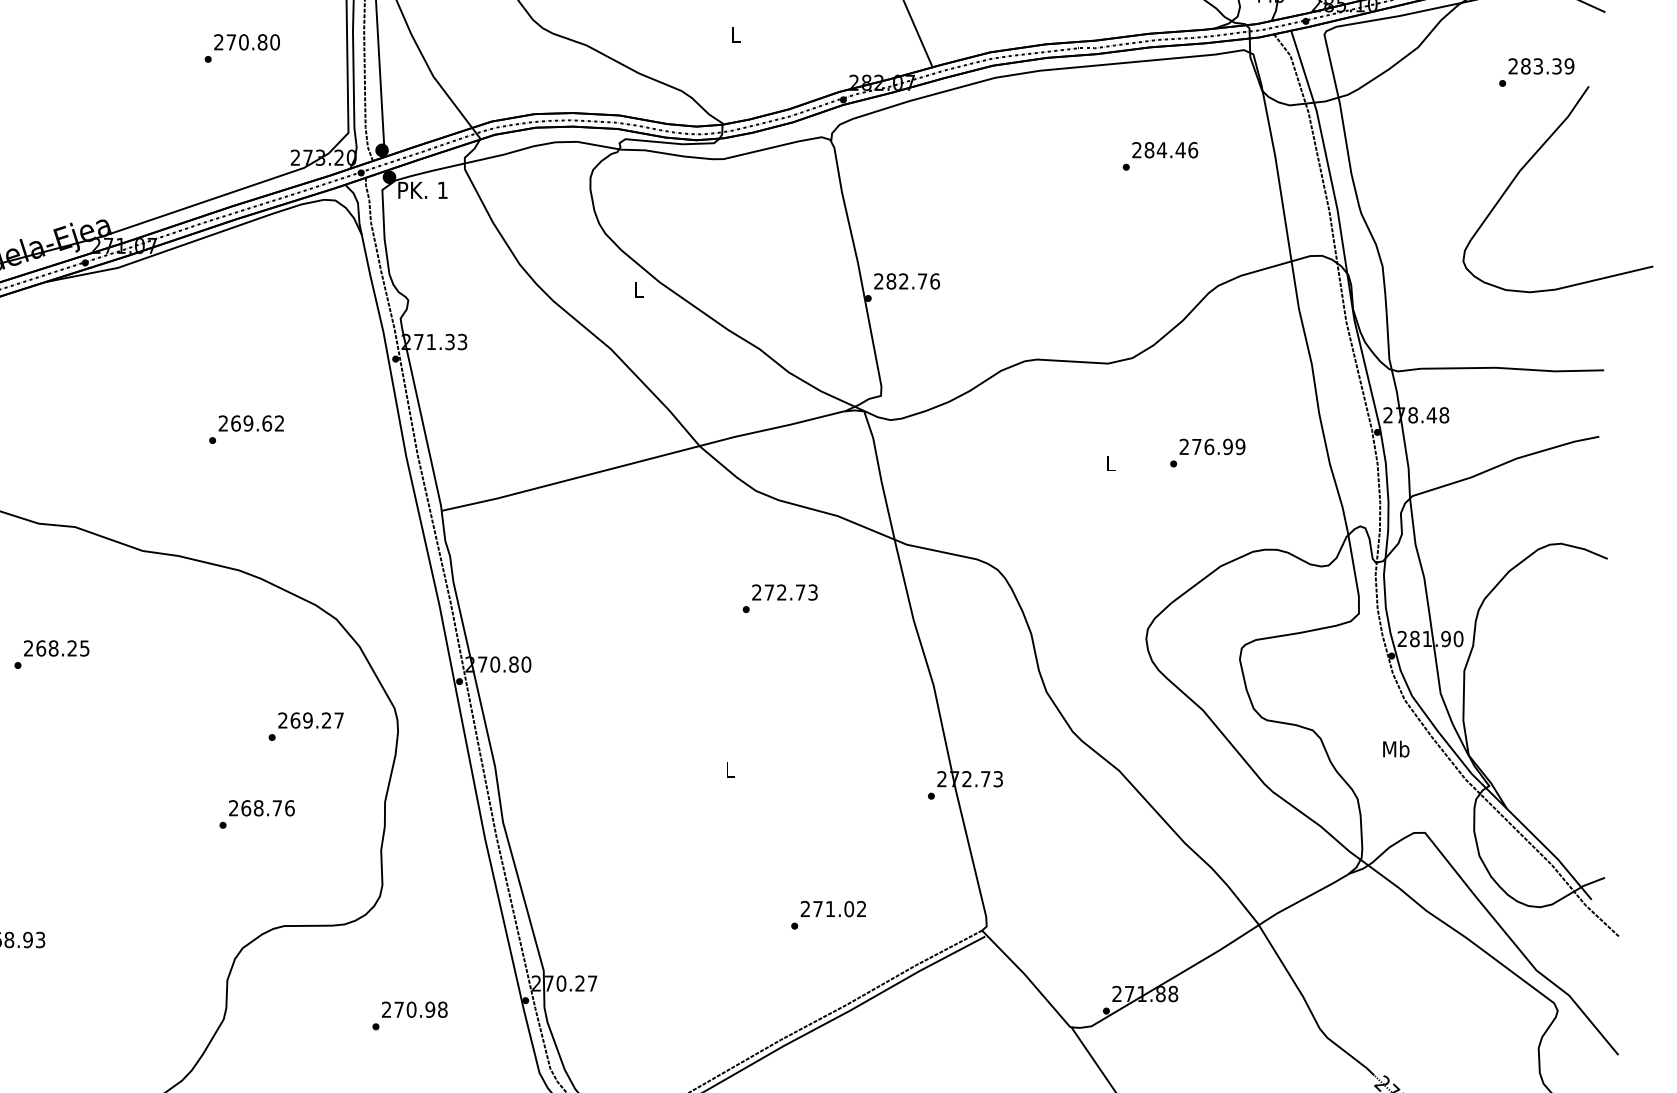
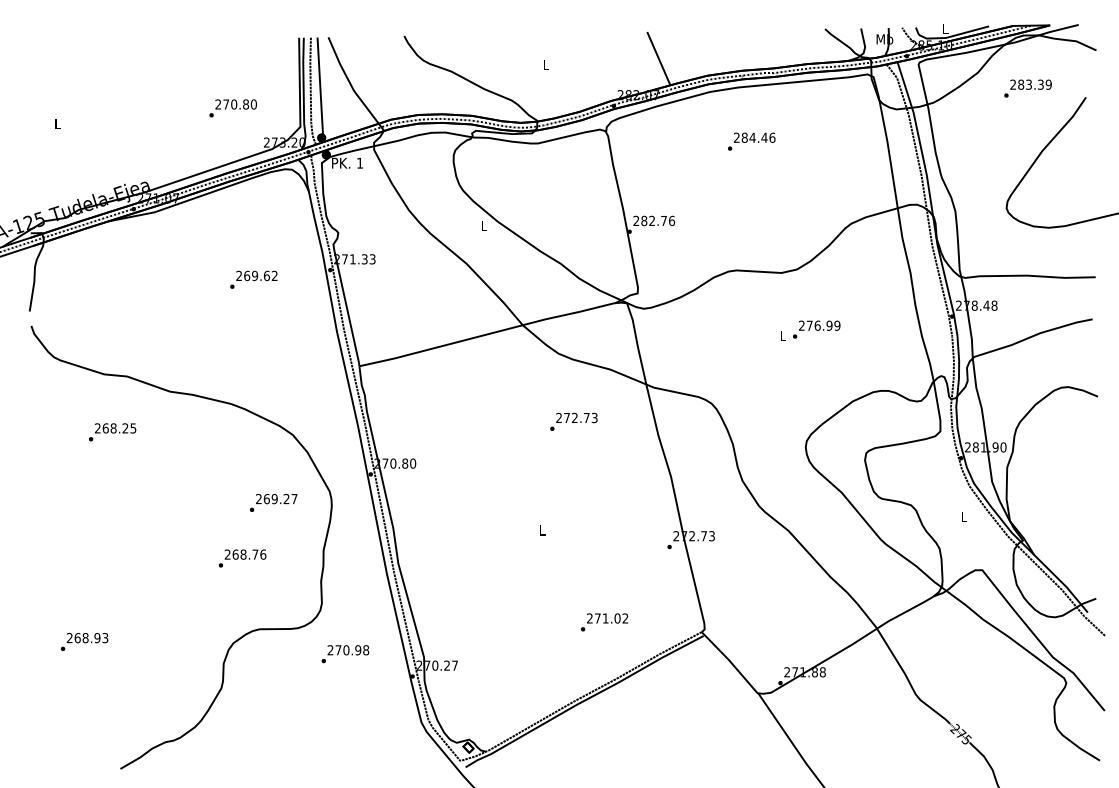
text: (241, 48) -> (232, 108), moved
text: (1535, 72) -> (1027, 88), moved
text: (1160, 155) -> (751, 141), moved
text: (245, 429) -> (253, 279), moved
text: (1207, 452) -> (816, 329), moved
text: (51, 654) -> (112, 432), moved
text: (1395, 749) -> (963, 517), Mb -> L
text: (410, 1016) -> (345, 654), moved

